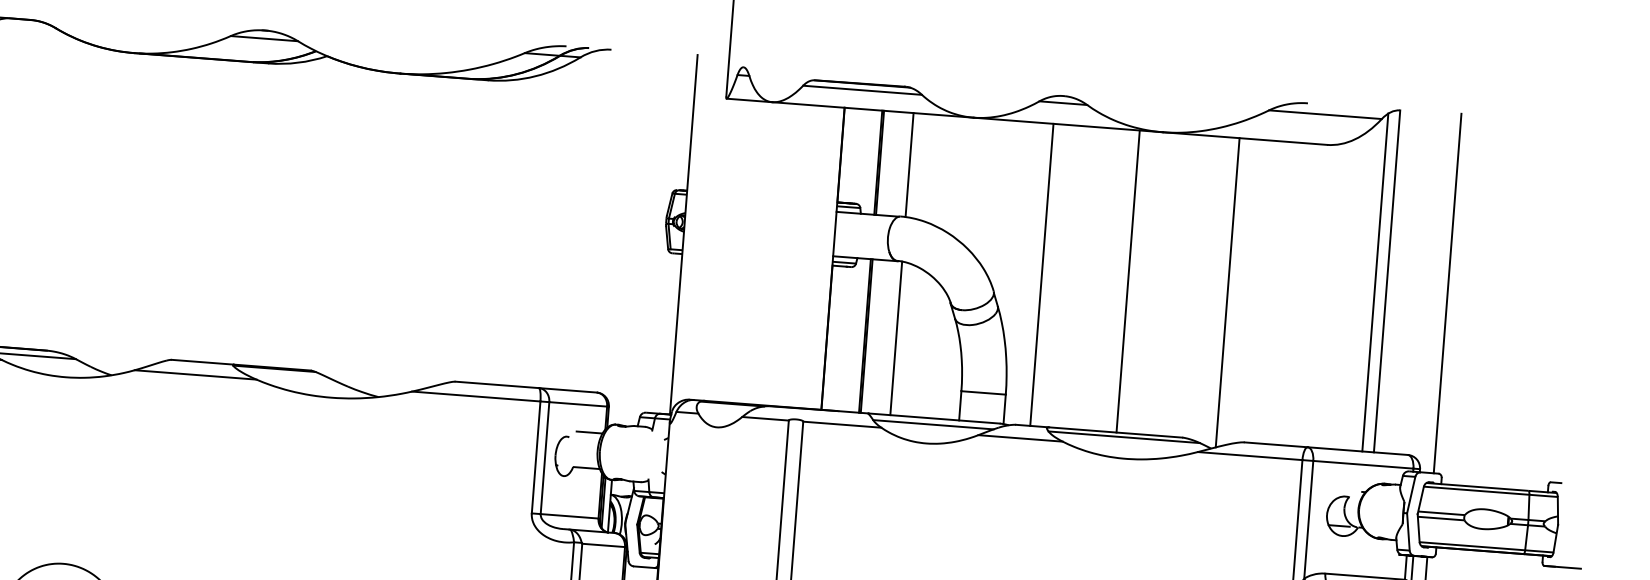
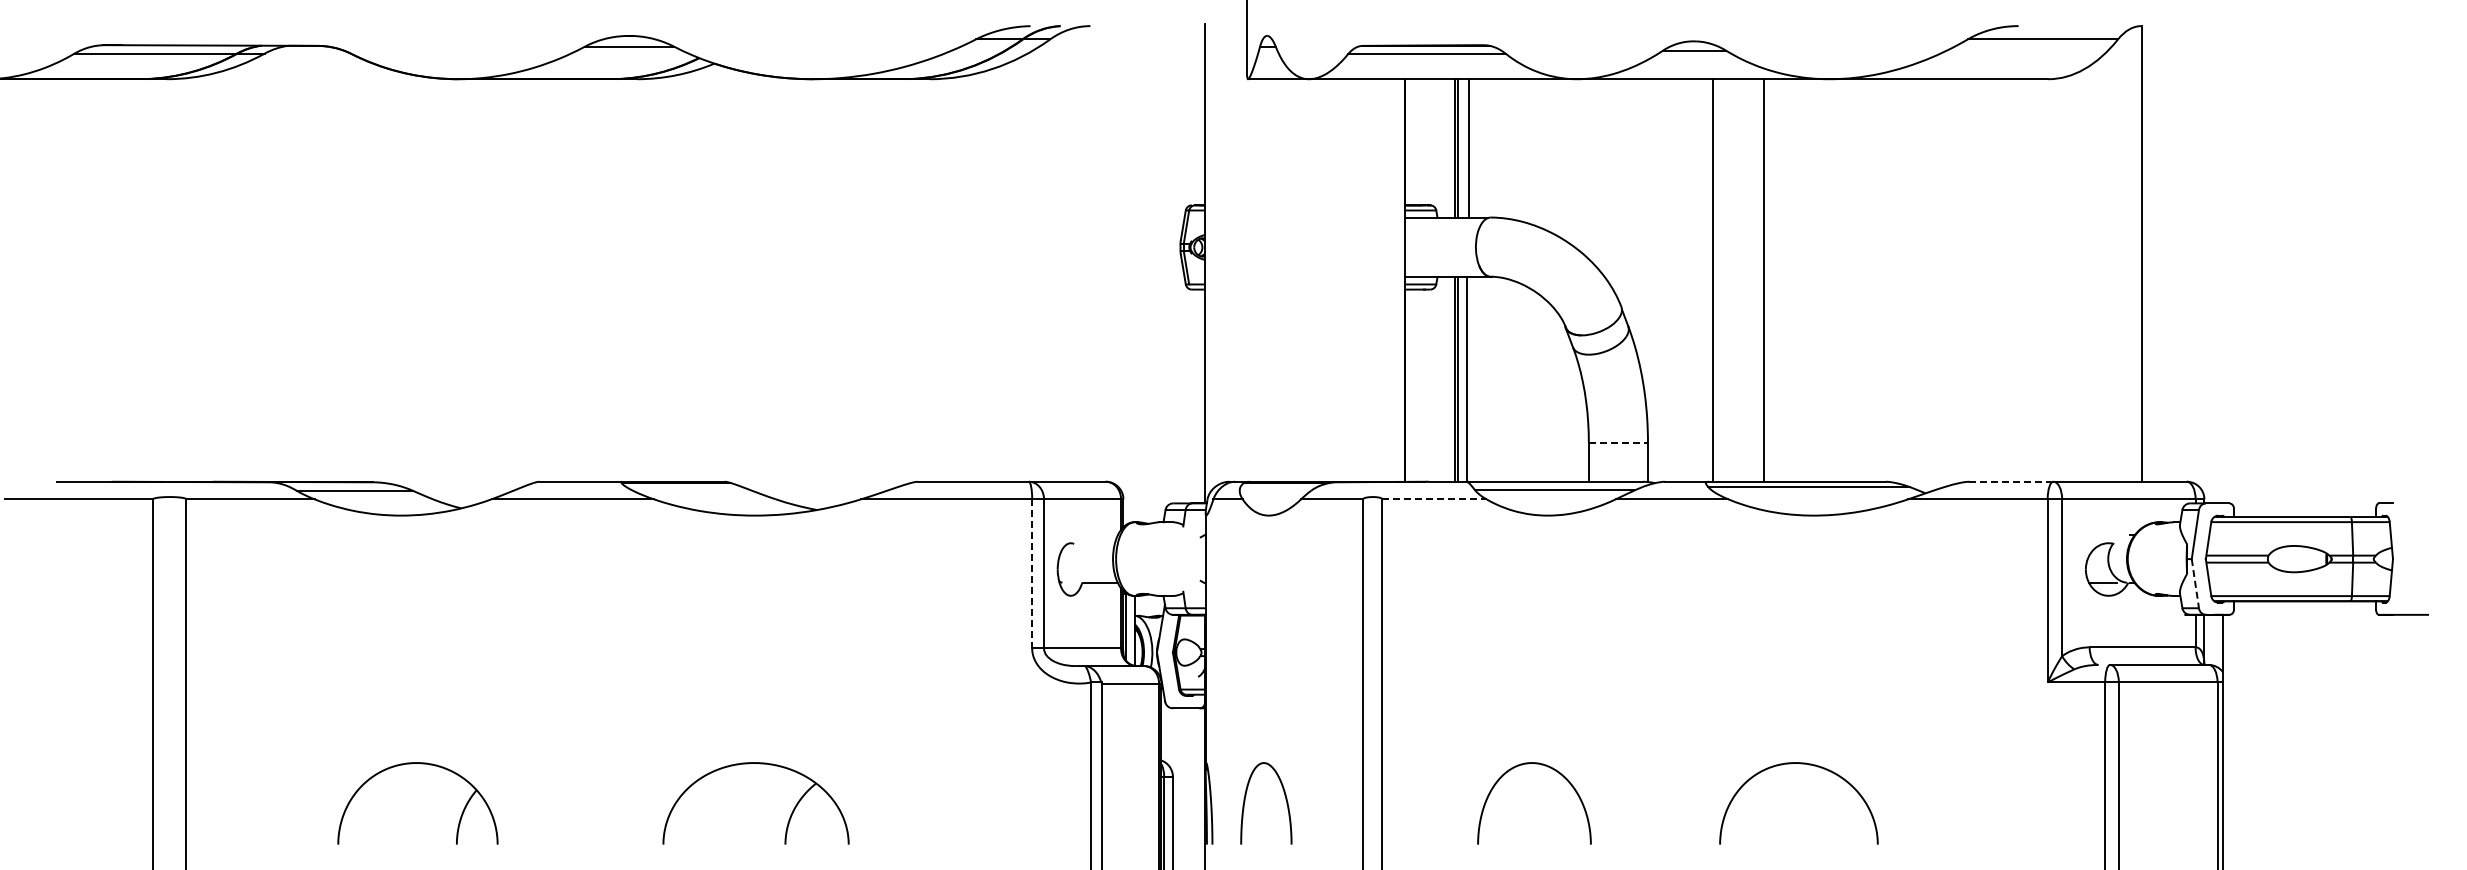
line: (909, 165) -> (1469, 148), moved
line: (1041, 274) -> (1712, 280), moved
line: (1128, 281) -> (1763, 280), moved
line: (1375, 282) -> (2126, 256), removed
line: (1227, 292) -> (1931, 285), removed
line: (1447, 293) -> (2223, 263), removed
line: (896, 338) -> (1467, 379), moved
line: (983, 392) -> (1618, 442), solid -> dashed
line: (842, 424) -> (1434, 499), solid -> dashed
line: (589, 432) -> (1100, 535), removed
line: (1275, 444) -> (2010, 481), solid -> dashed
line: (536, 457) -> (1032, 573), solid -> dashed
line: (1408, 531) -> (2195, 583), solid -> dashed

